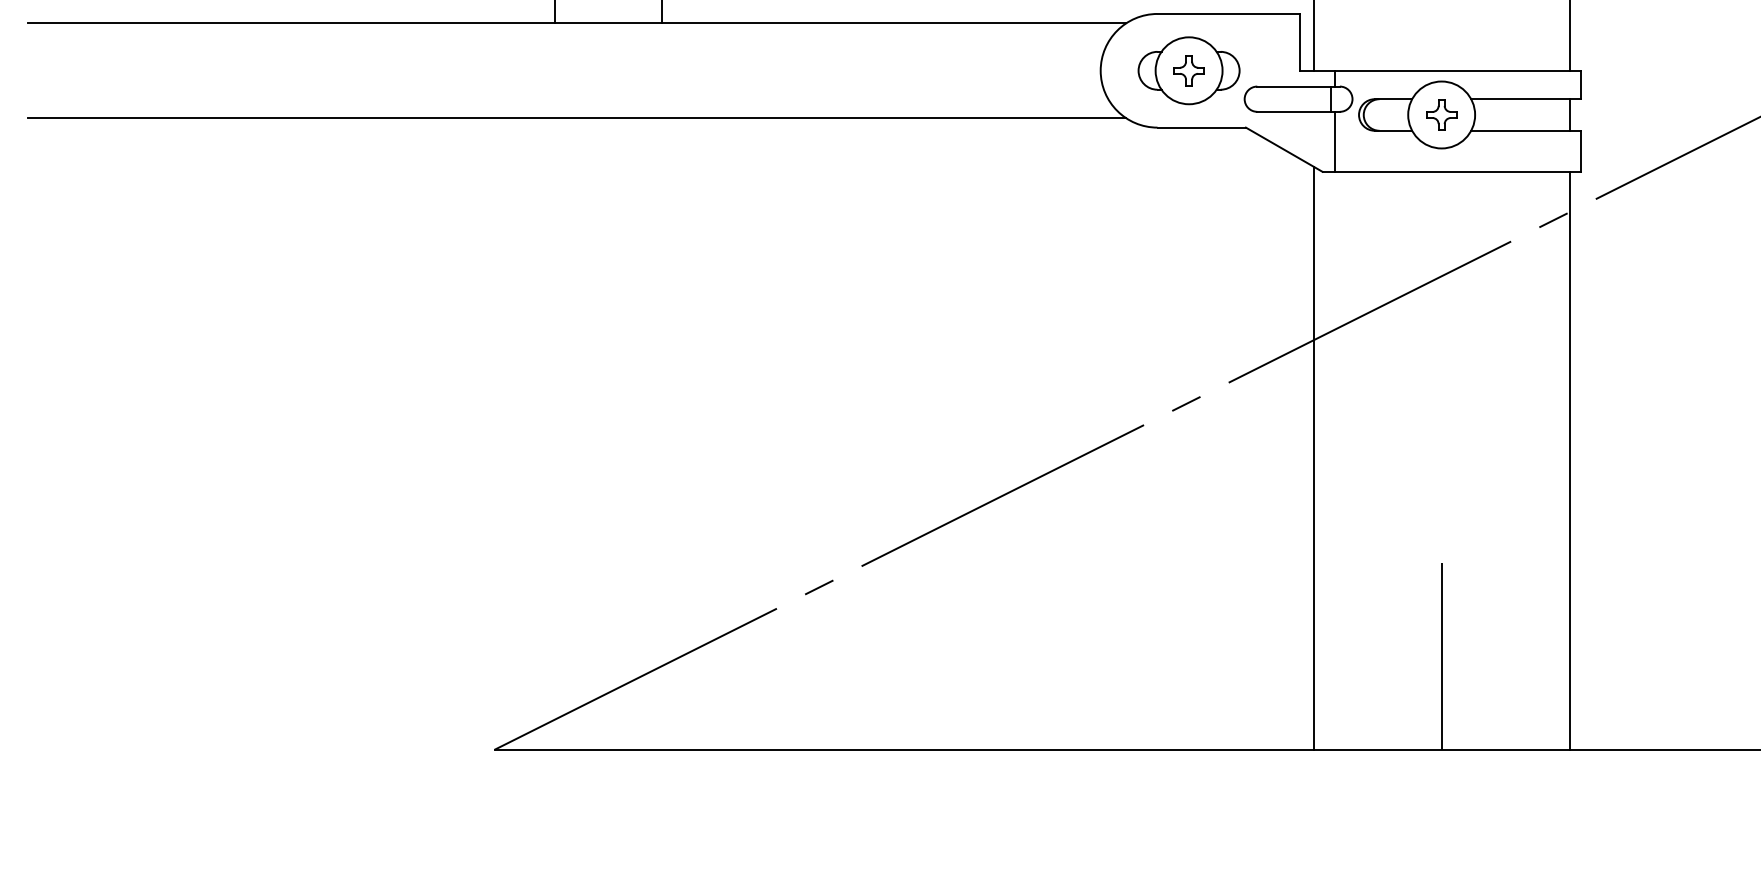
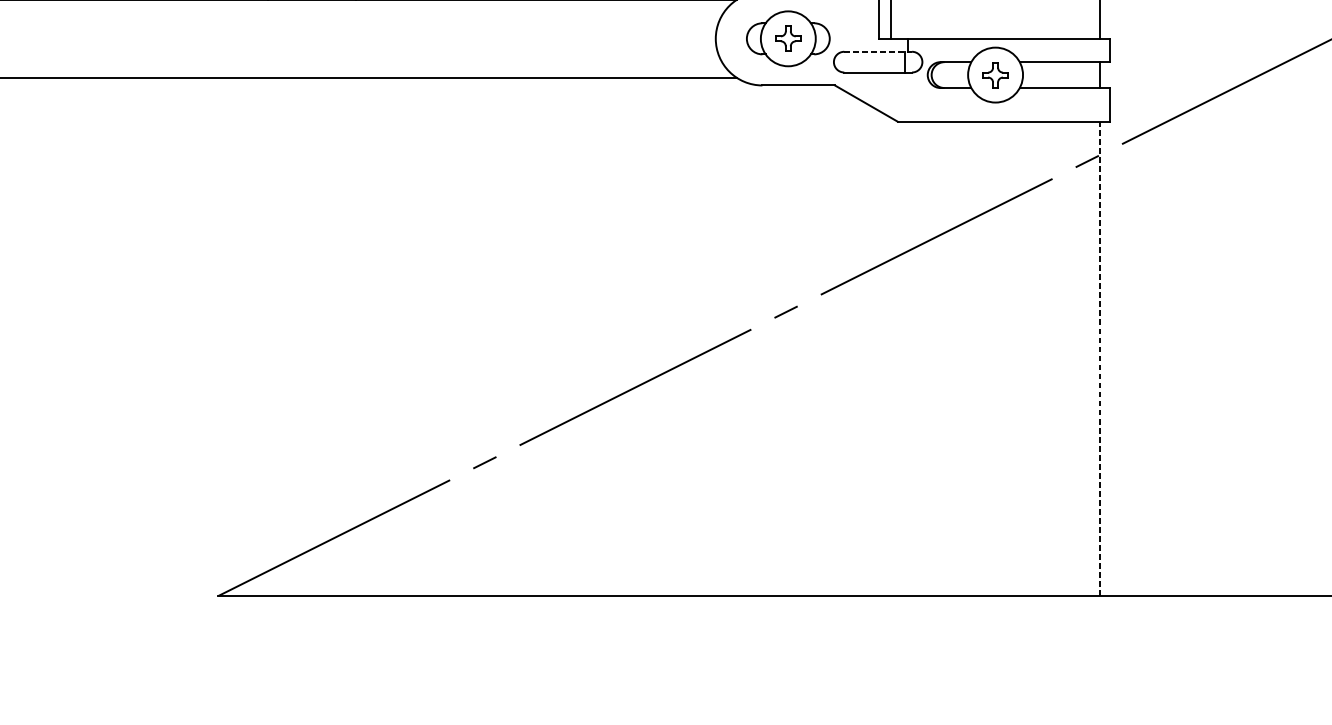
line: (1299, 86) -> (878, 51), solid -> dashed
line: (1334, 141) -> (907, 96), removed
line: (1313, 457) -> (890, 356), removed
line: (1569, 460) -> (1100, 358), solid -> dashed
line: (1441, 655) -> (995, 518), removed

